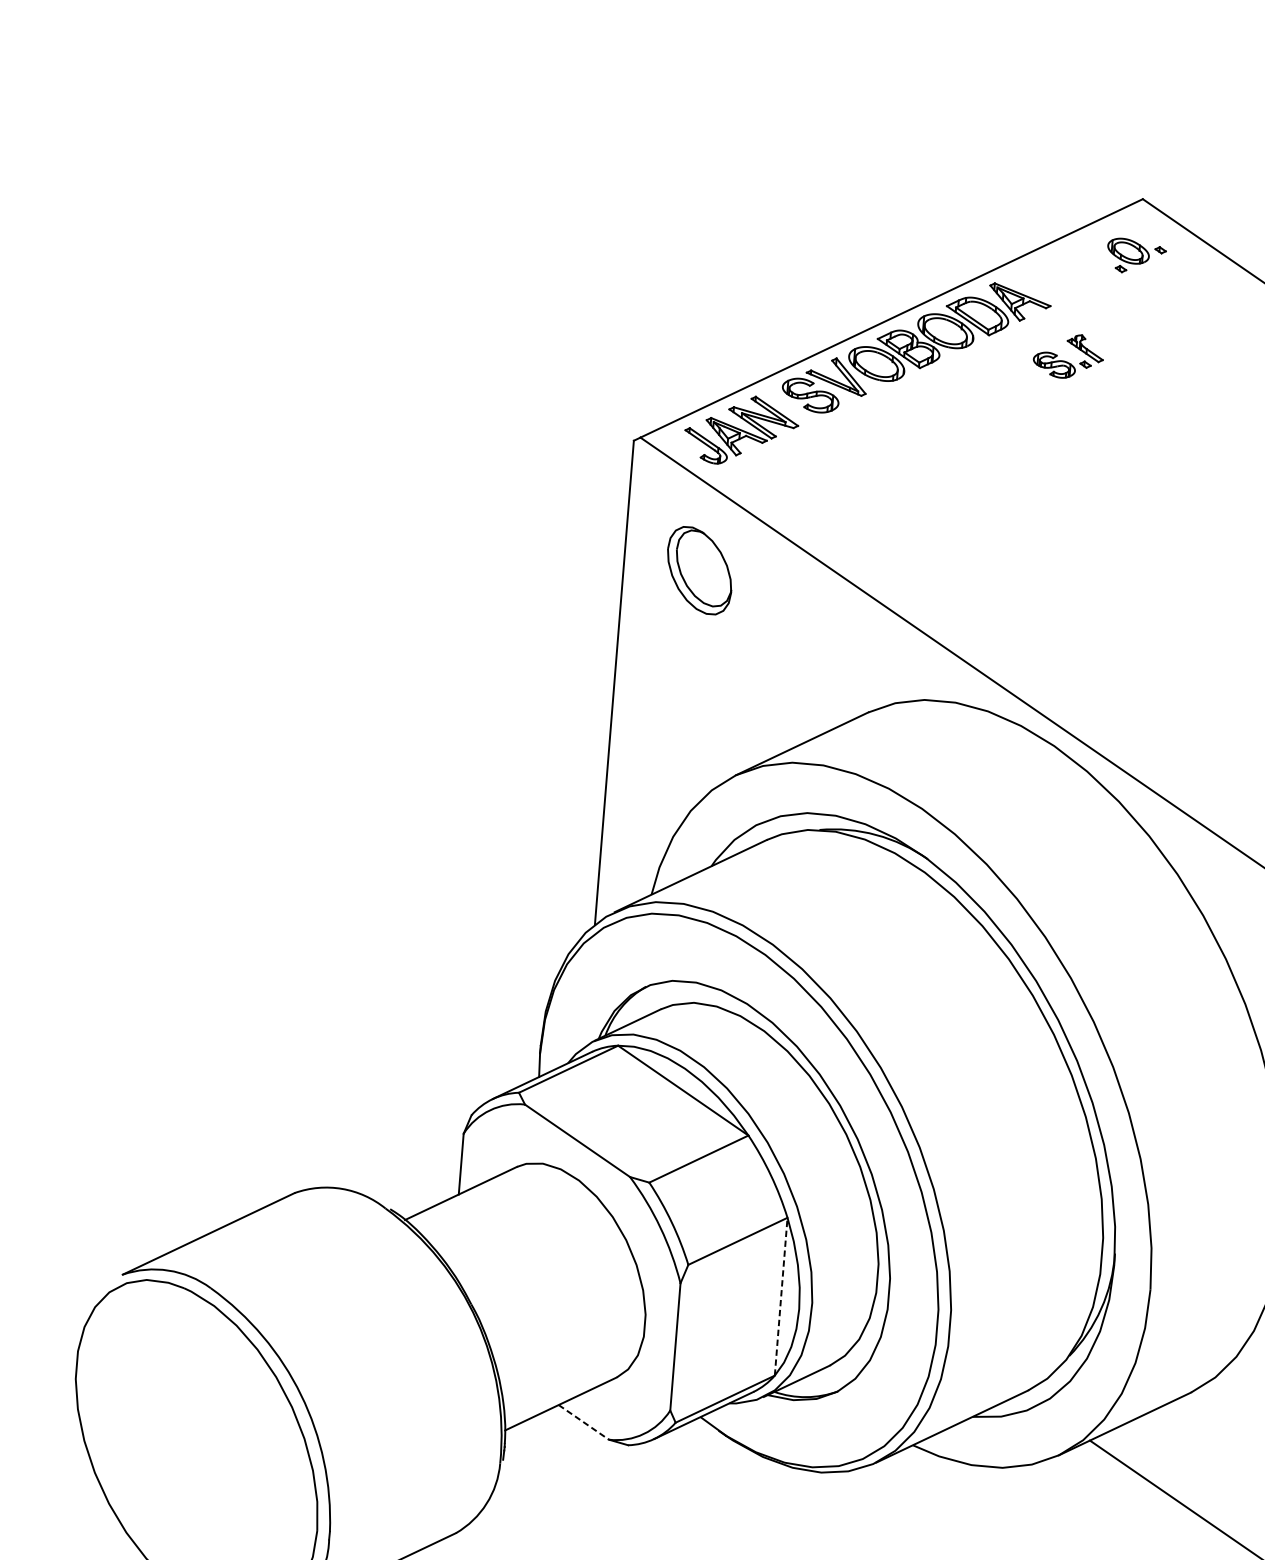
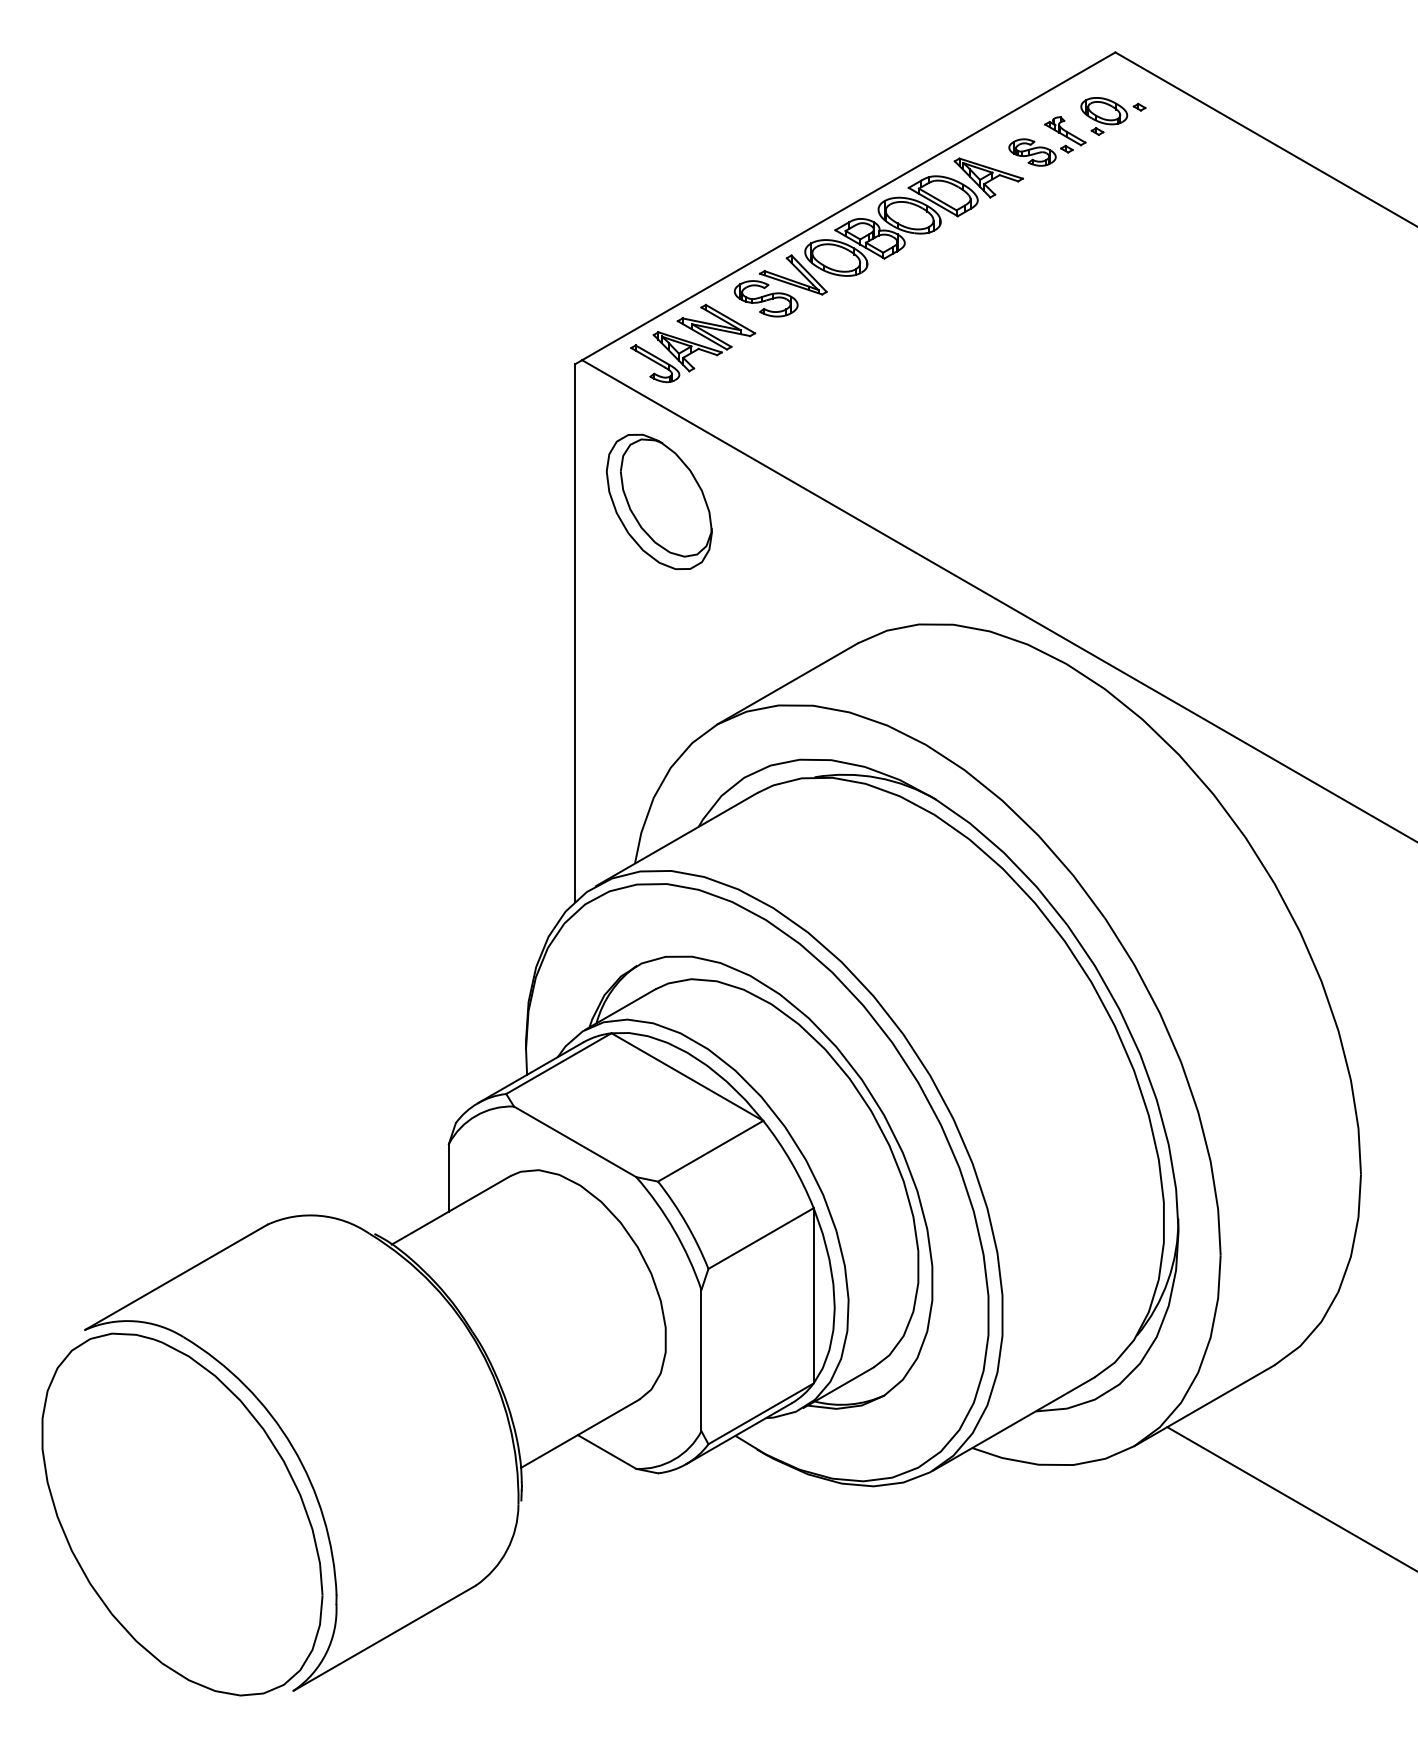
part: (1067, 361) -> (1046, 147), moved
part: (698, 570) -> (658, 501), size x1.43
line: (780, 1296) -> (813, 1295), dashed -> solid
line: (584, 1422) -> (607, 1452), dashed -> solid

